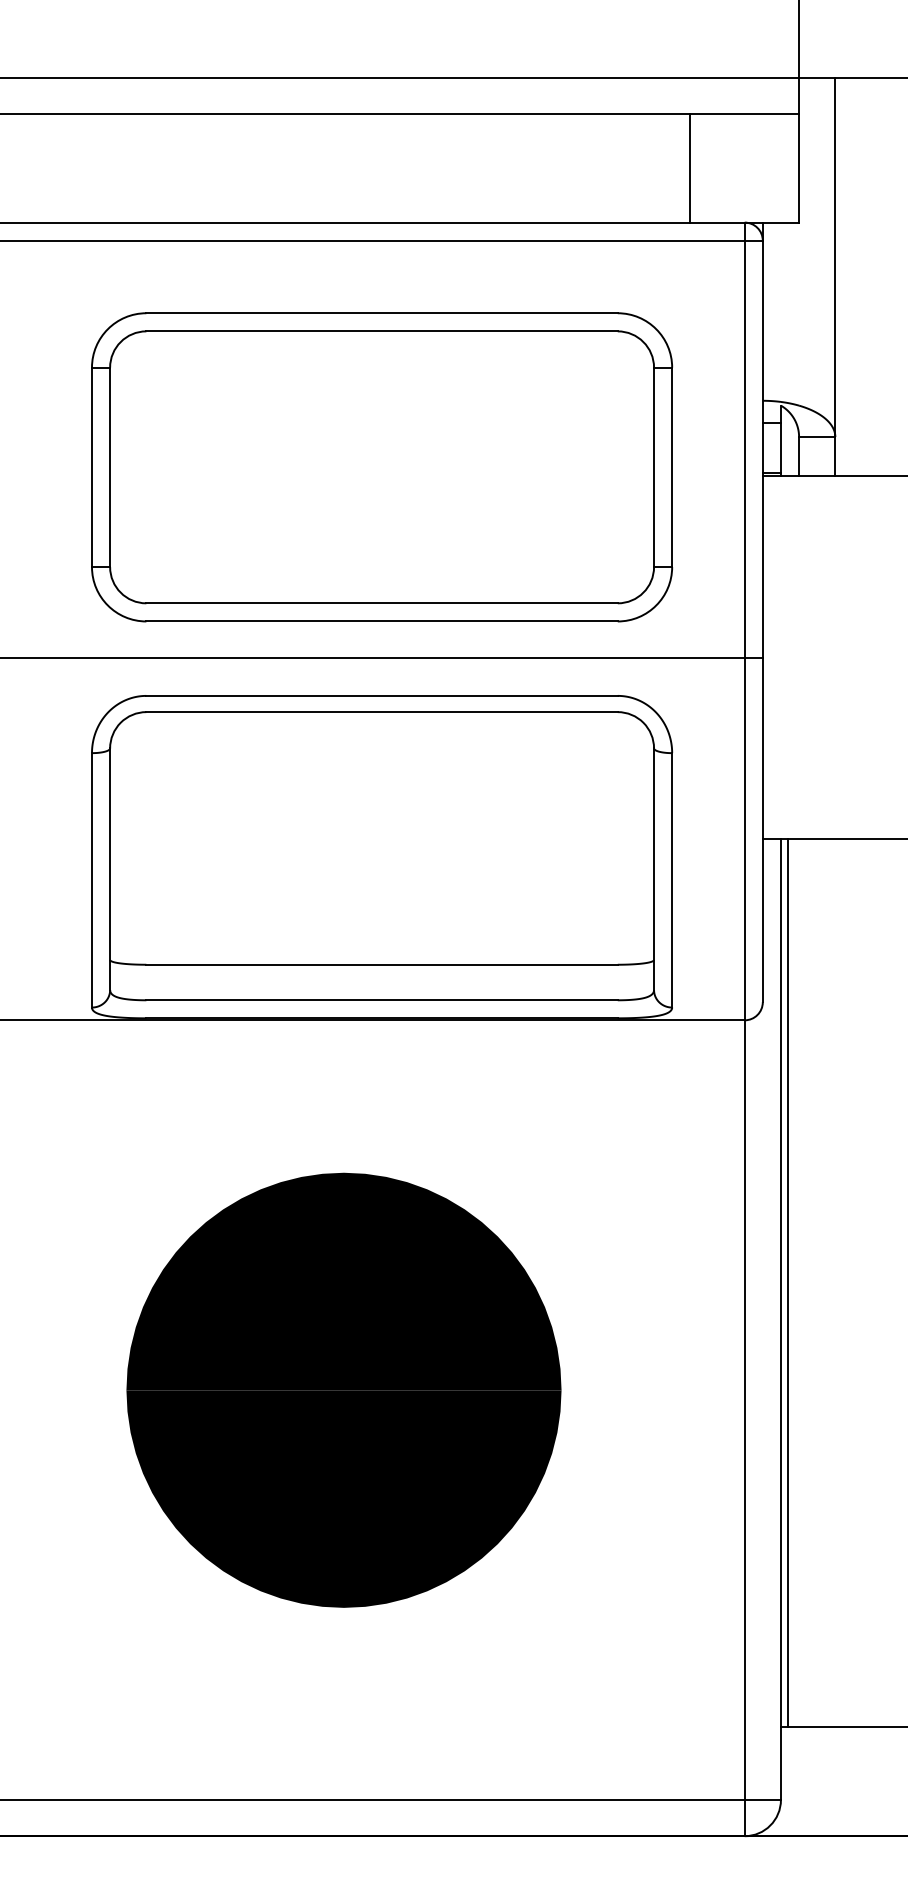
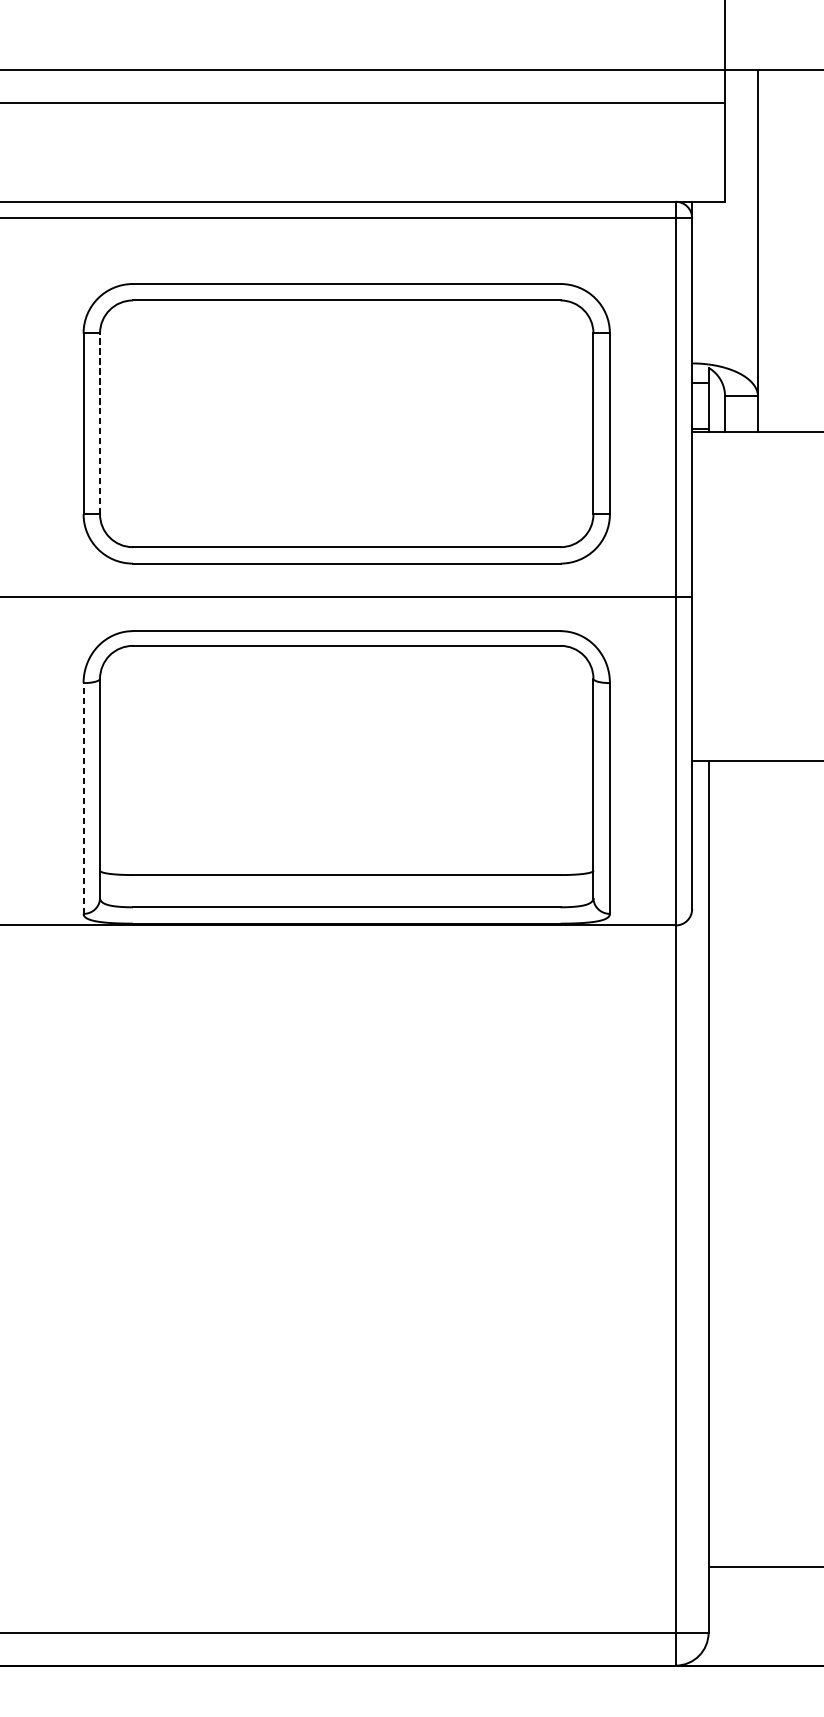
line: (690, 167) -> (626, 151), removed
line: (110, 467) -> (100, 423), solid -> dashed
line: (91, 879) -> (83, 797), solid -> dashed
line: (788, 1283) -> (715, 1164), removed
part: (343, 1389) -> (311, 1260), removed

